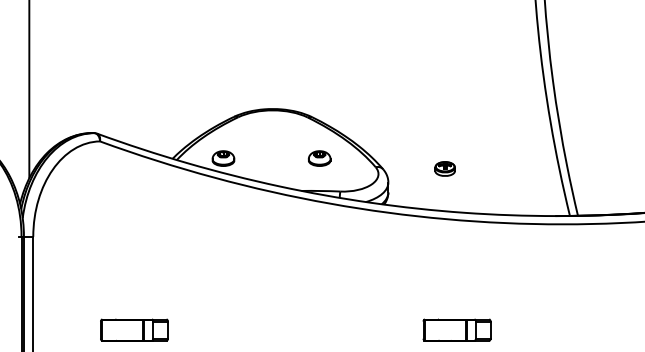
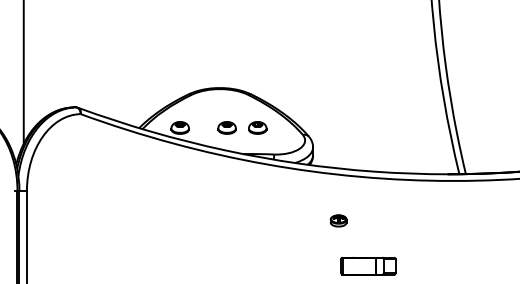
part: (281, 158) -> (226, 127), added
part: (444, 168) -> (338, 220), moved
part: (134, 329) -> (108, 265), removed

